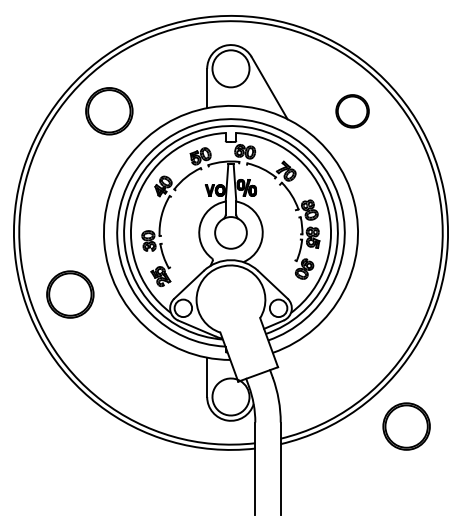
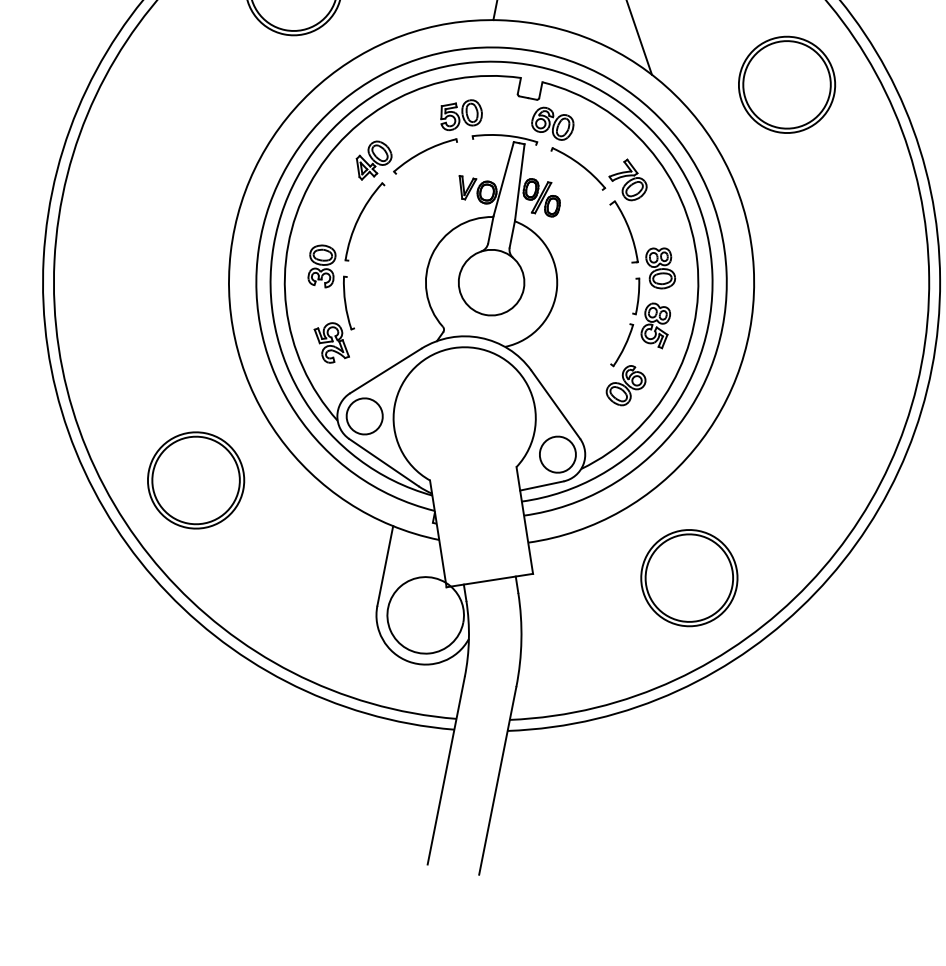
part: (352, 111) -> (786, 85), size x1.43
part: (70, 294) -> (196, 480), moved
part: (406, 426) -> (689, 577), moved

